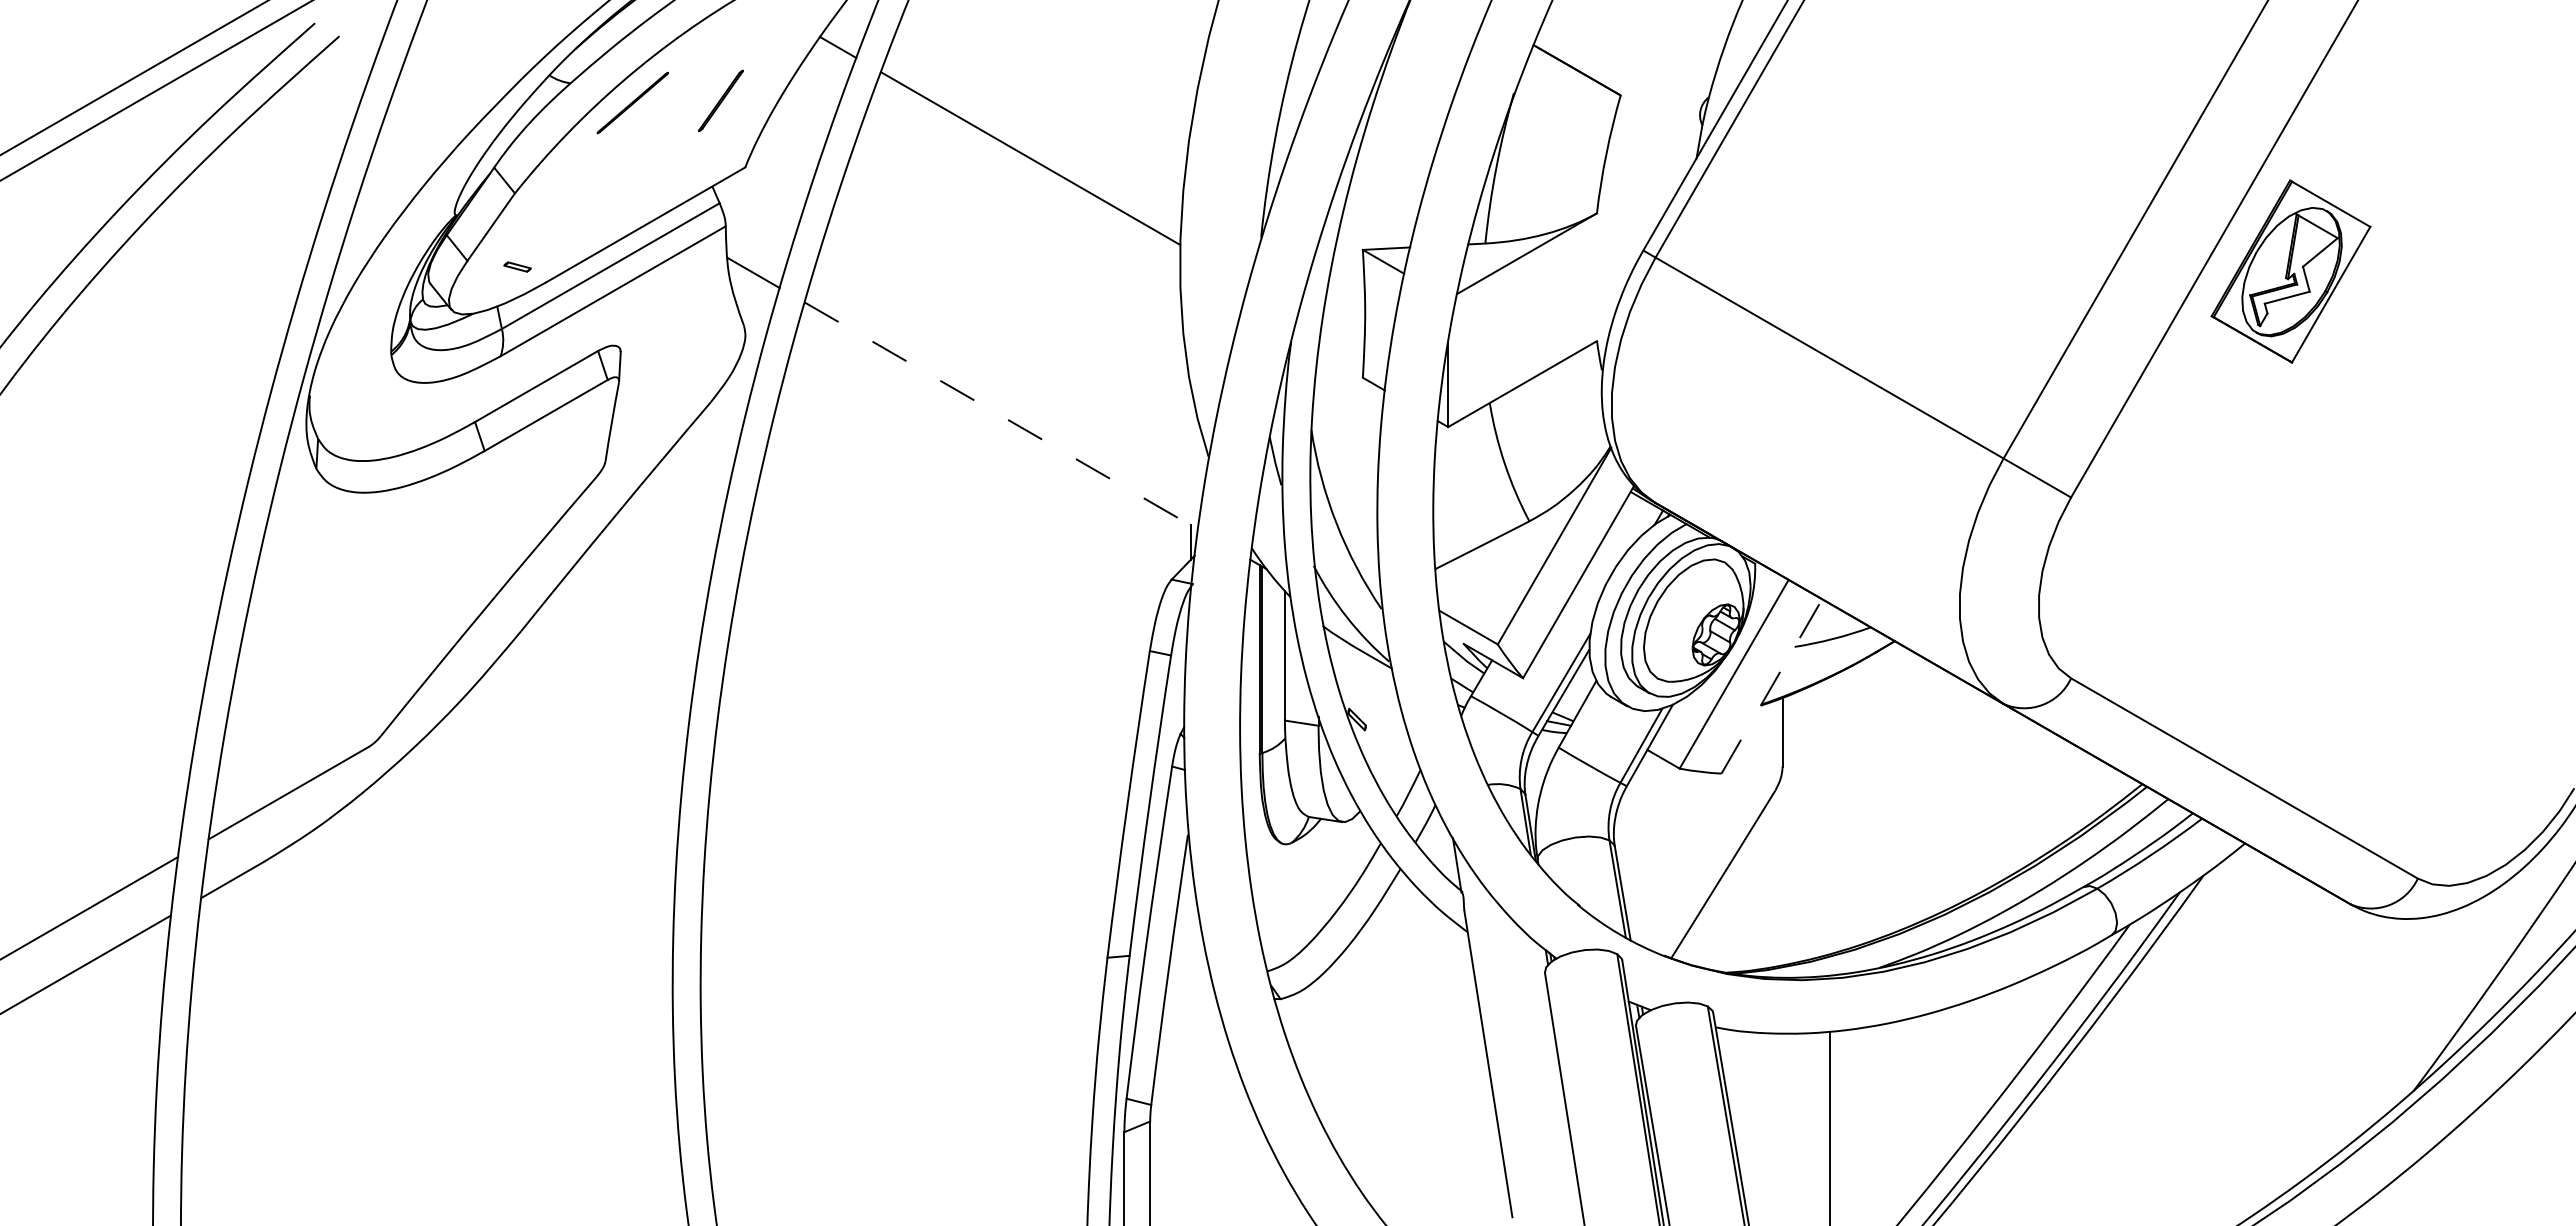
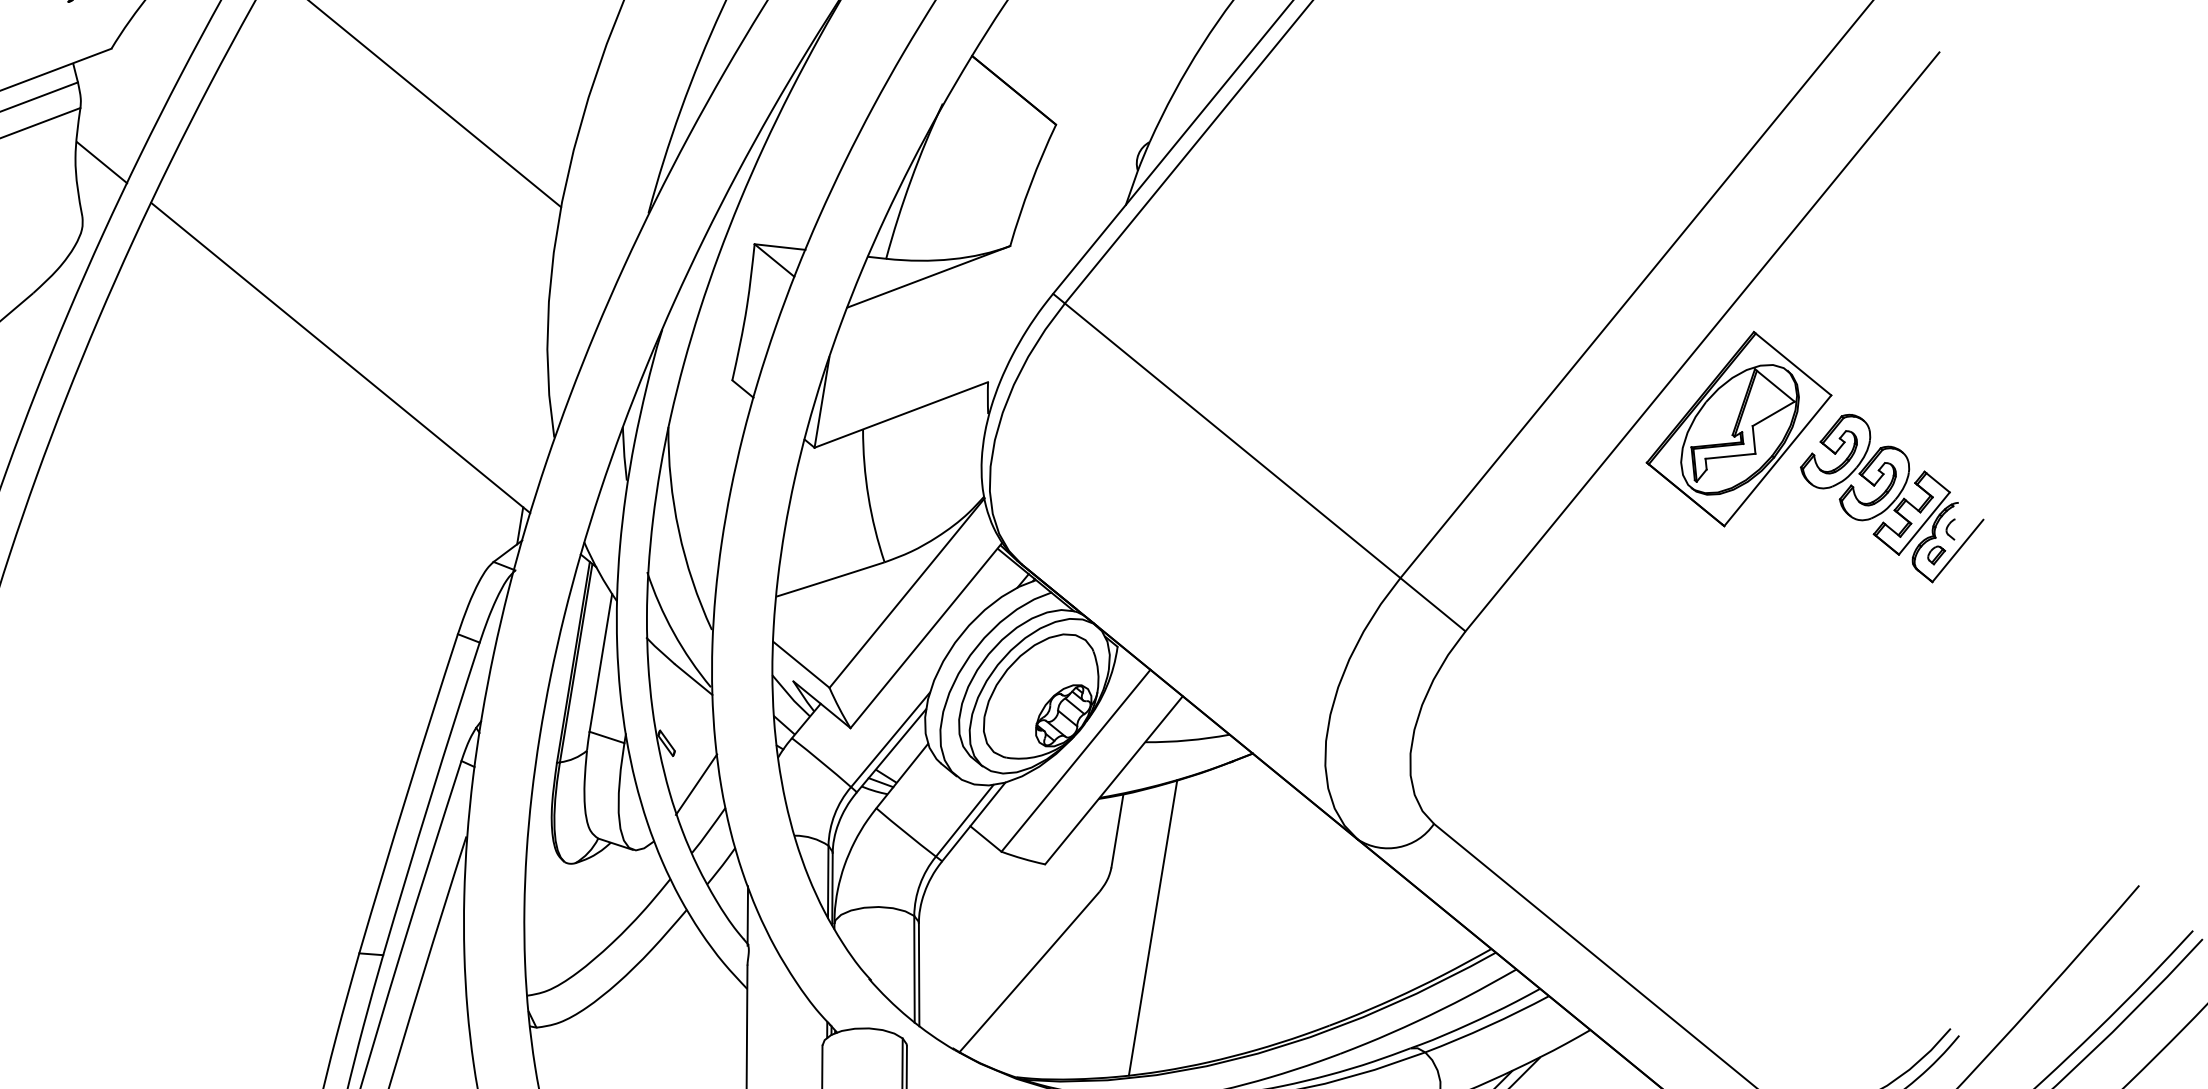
part: (2440, 311) -> (1891, 497), added
line: (1001, 416) -> (340, 358), dashed -> solid
line: (1771, 686) -> (1113, 780), dashed -> solid
line: (1390, 752) -> (696, 784), added
line: (1829, 815) -> (1152, 927), added

